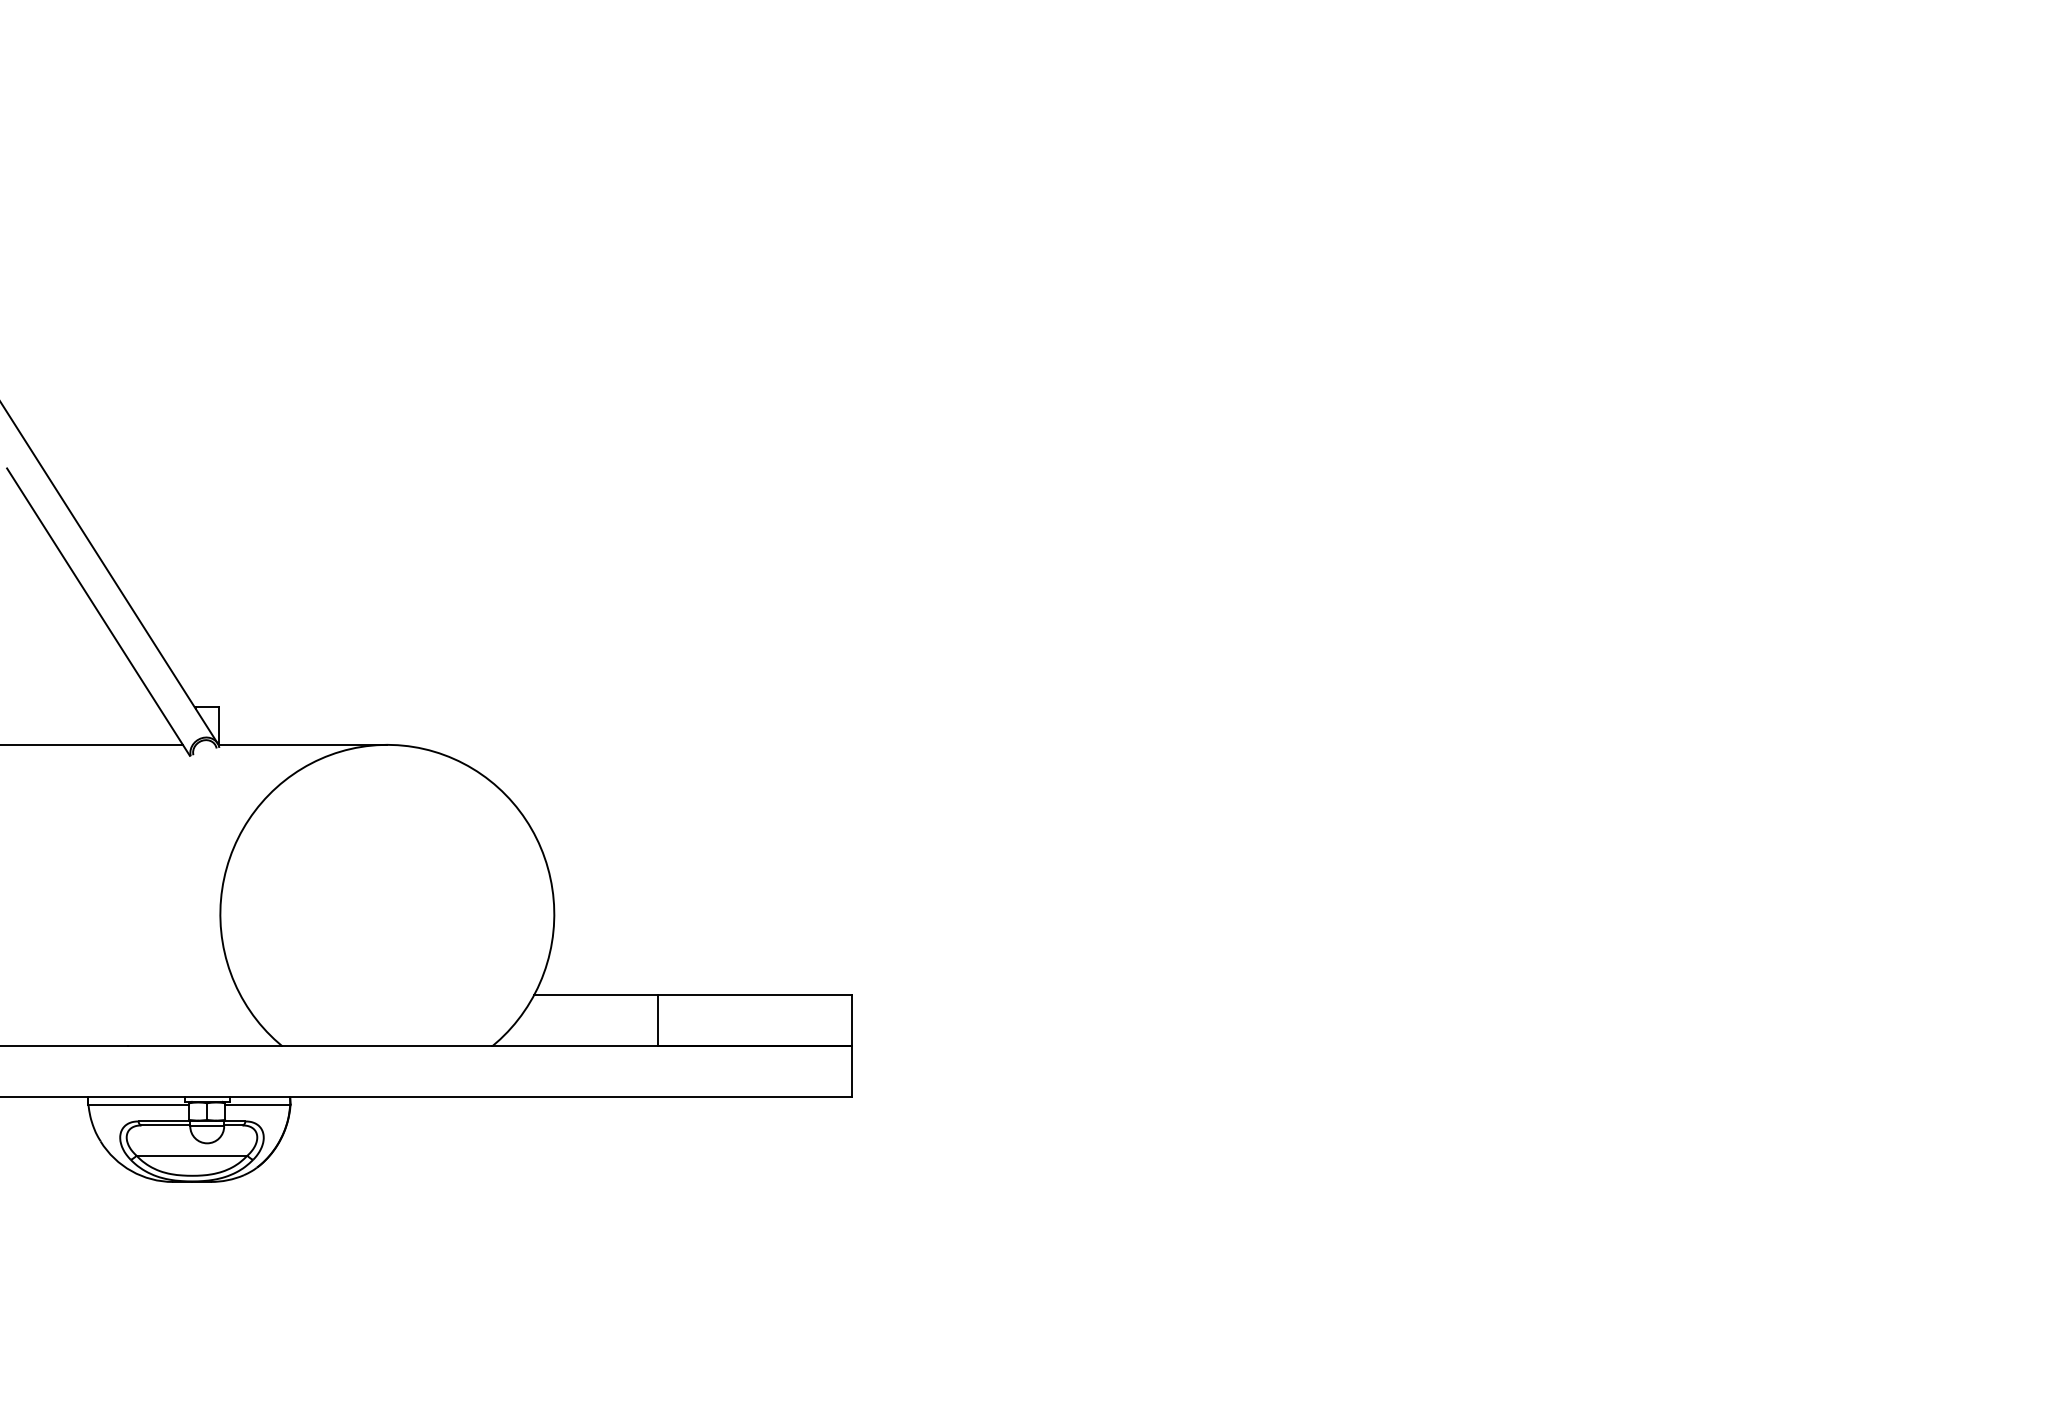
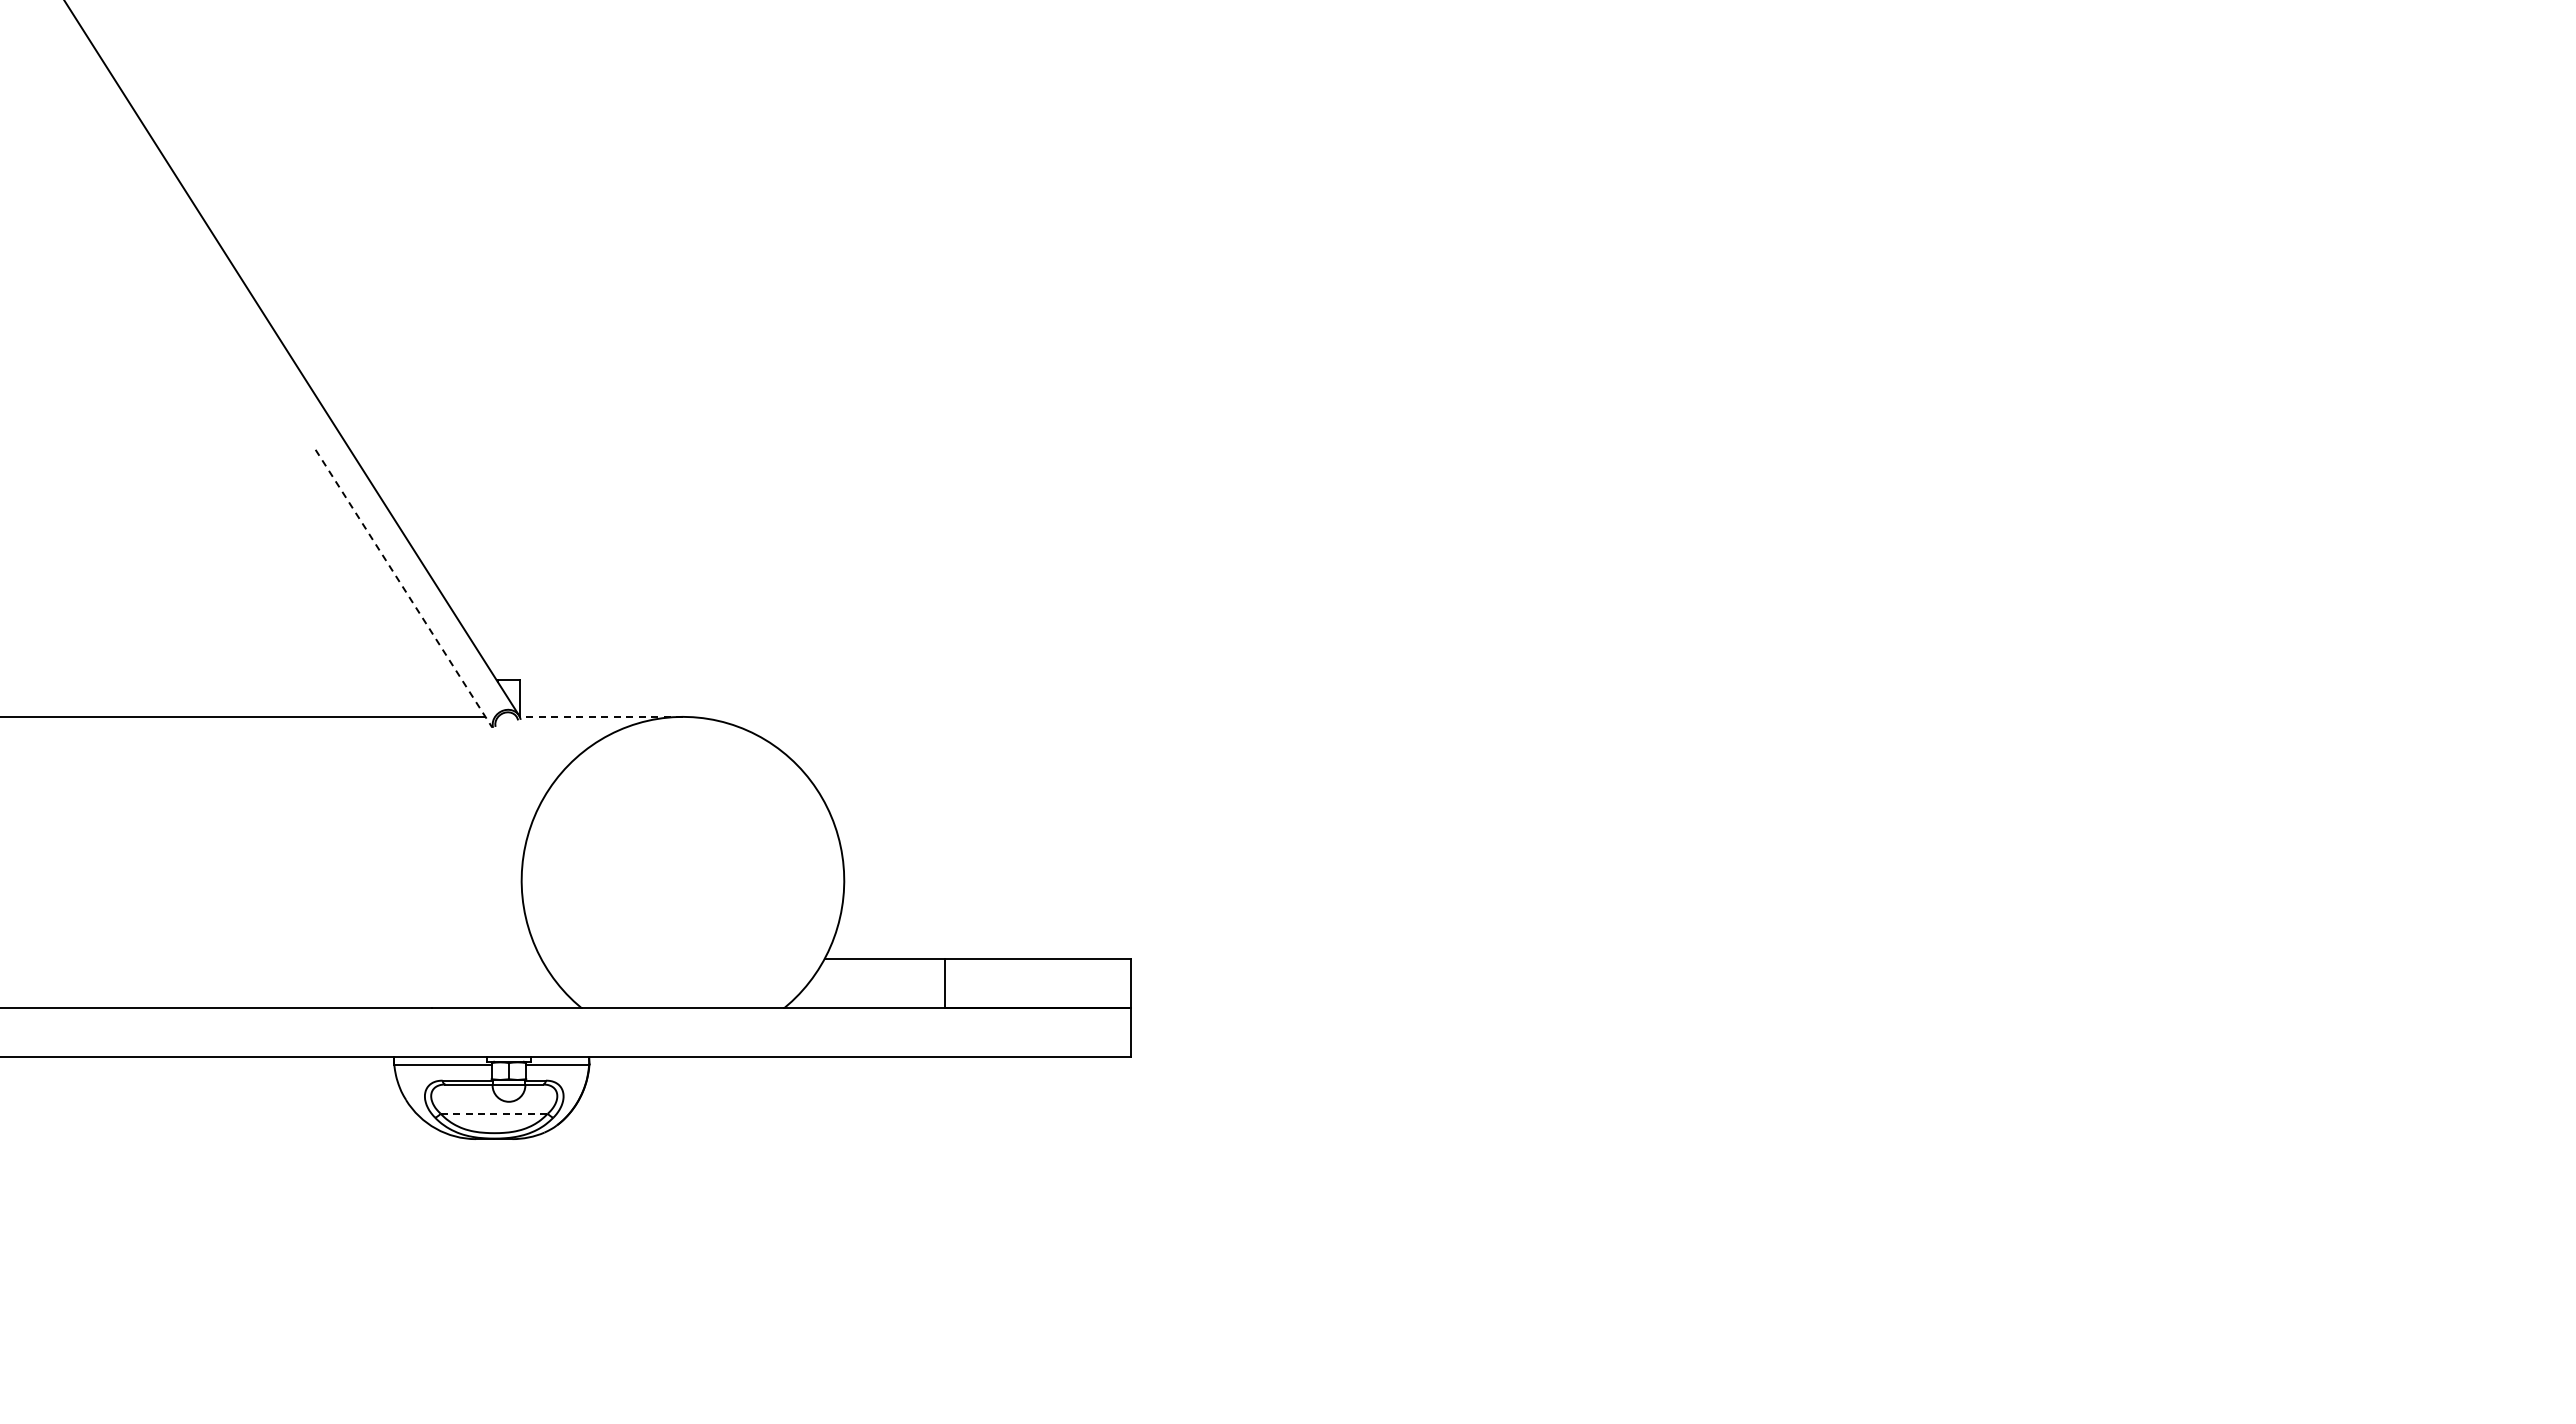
line: (98, 611) -> (403, 588), solid -> dashed
line: (303, 744) -> (601, 716), solid -> dashed
line: (192, 1155) -> (494, 1113), solid -> dashed

